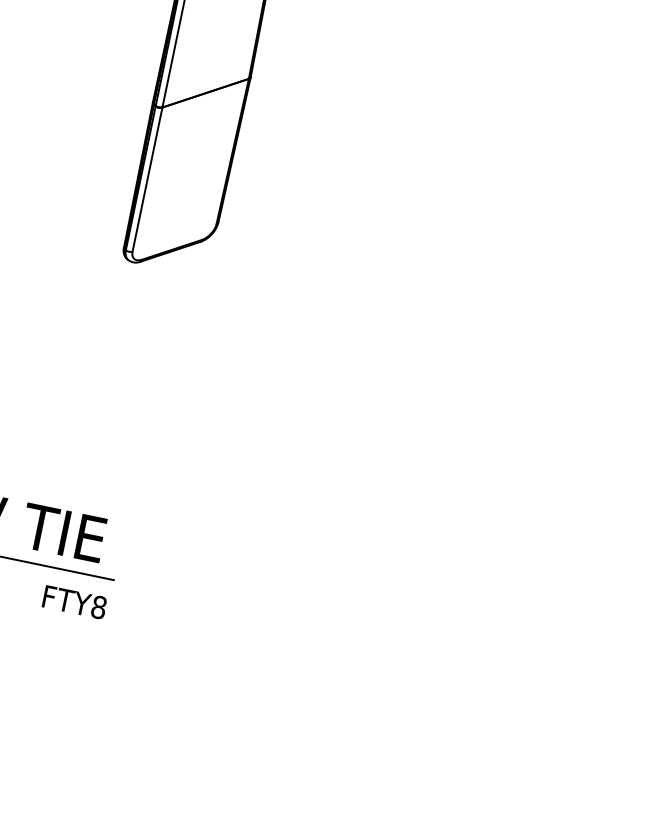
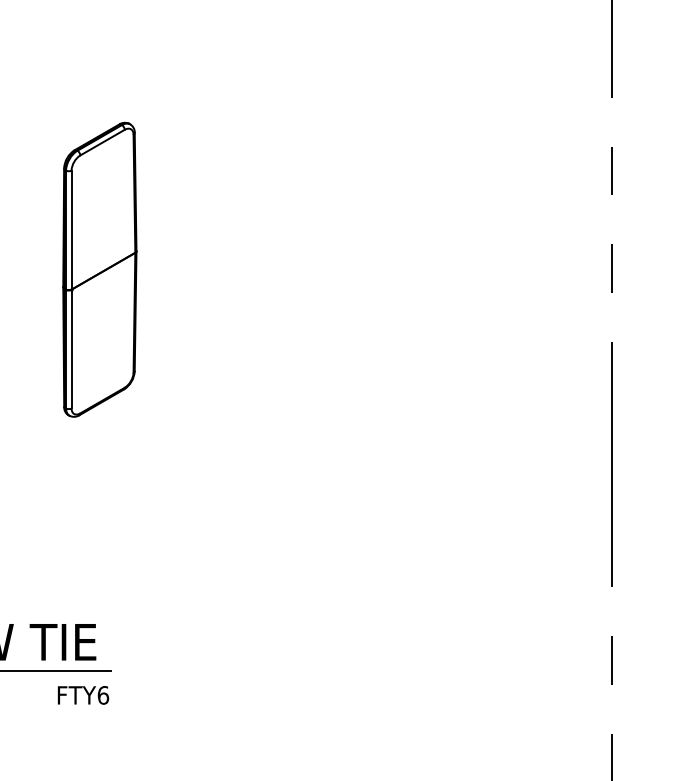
text: (99, 607) -> (103, 695), FTY8 -> FTY6

